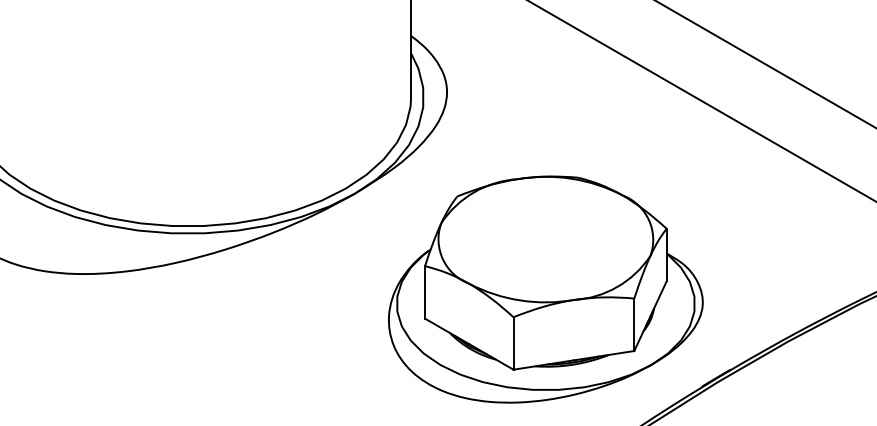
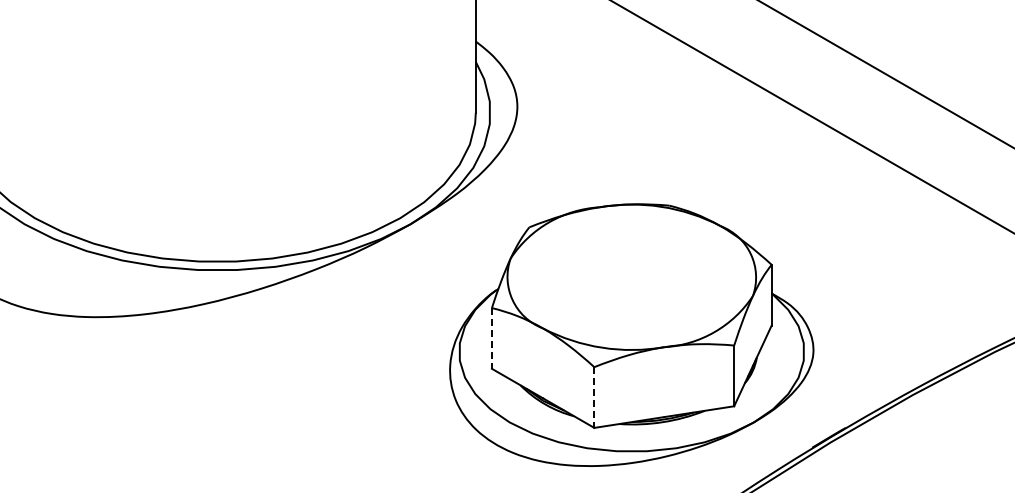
line: (424, 292) -> (491, 338), solid -> dashed
line: (513, 344) -> (594, 398), solid -> dashed

